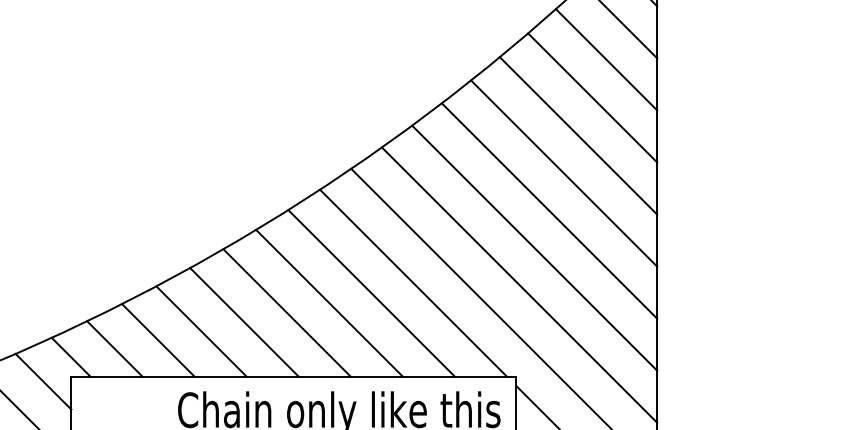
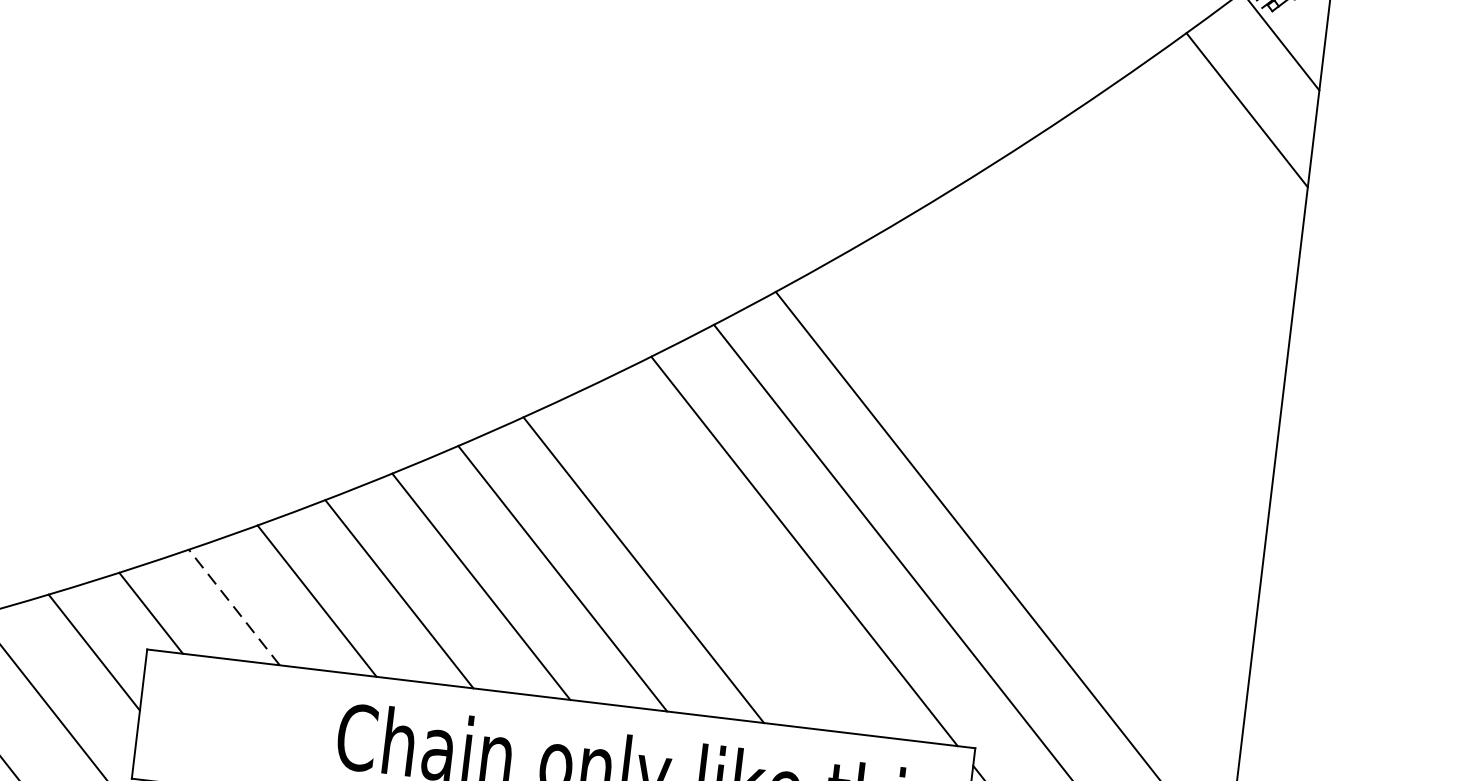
line: (606, 59) -> (1213, 178), removed
line: (592, 97) -> (1178, 245), removed
line: (578, 135) -> (1144, 313), removed
line: (564, 173) -> (1109, 380), removed
line: (549, 210) -> (1073, 446), removed
line: (534, 247) -> (1037, 511), removed
line: (371, 293) -> (724, 561), removed
line: (114, 348) -> (233, 606), solid -> dashed

